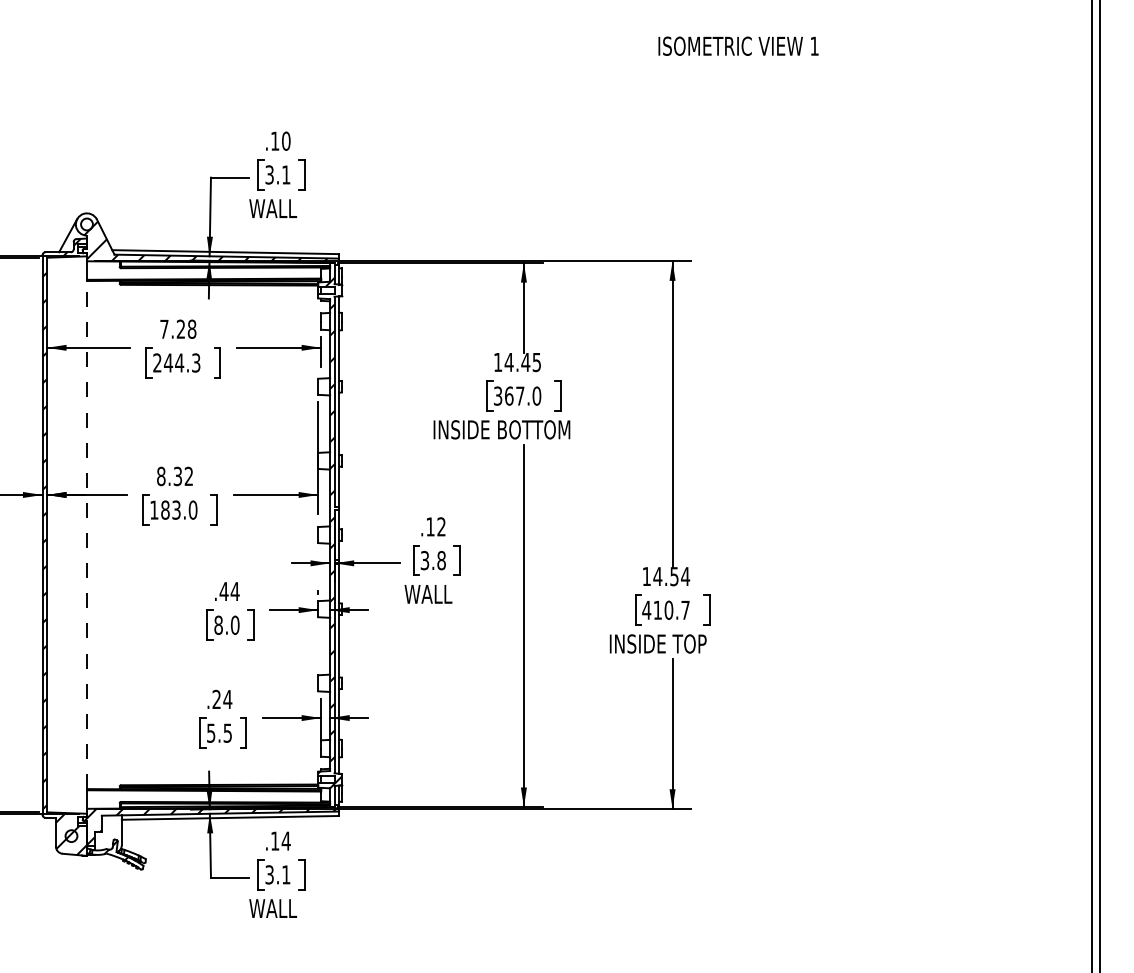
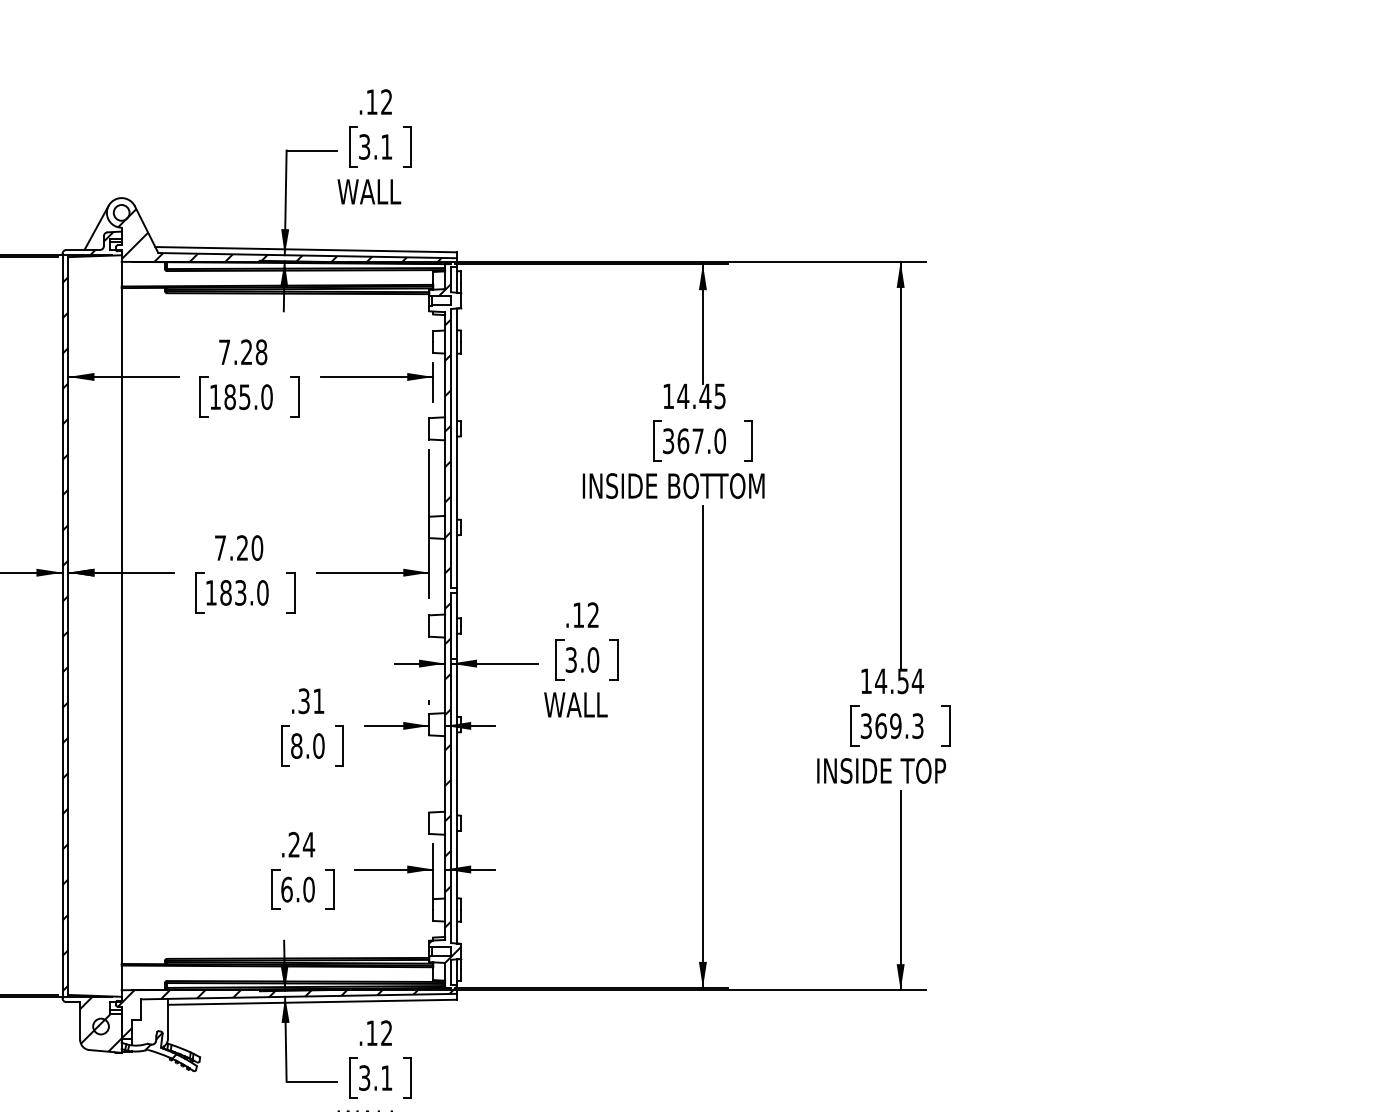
text: (286, 140) -> (387, 101), .10 -> .12
text: (176, 362) -> (240, 396), 244.3 -> 185.0
text: (175, 476) -> (239, 548), 8.32 -> 7.20
line: (87, 534) -> (122, 625), dashed -> solid
text: (441, 560) -> (593, 659), 3.8 -> 3.0
text: (229, 591) -> (311, 701), .44 -> .31
text: (665, 609) -> (891, 725), 410.7 -> 369.3
text: (219, 732) -> (297, 888), 5.5 -> 6.0
text: (285, 840) -> (385, 1032), .14 -> .12

